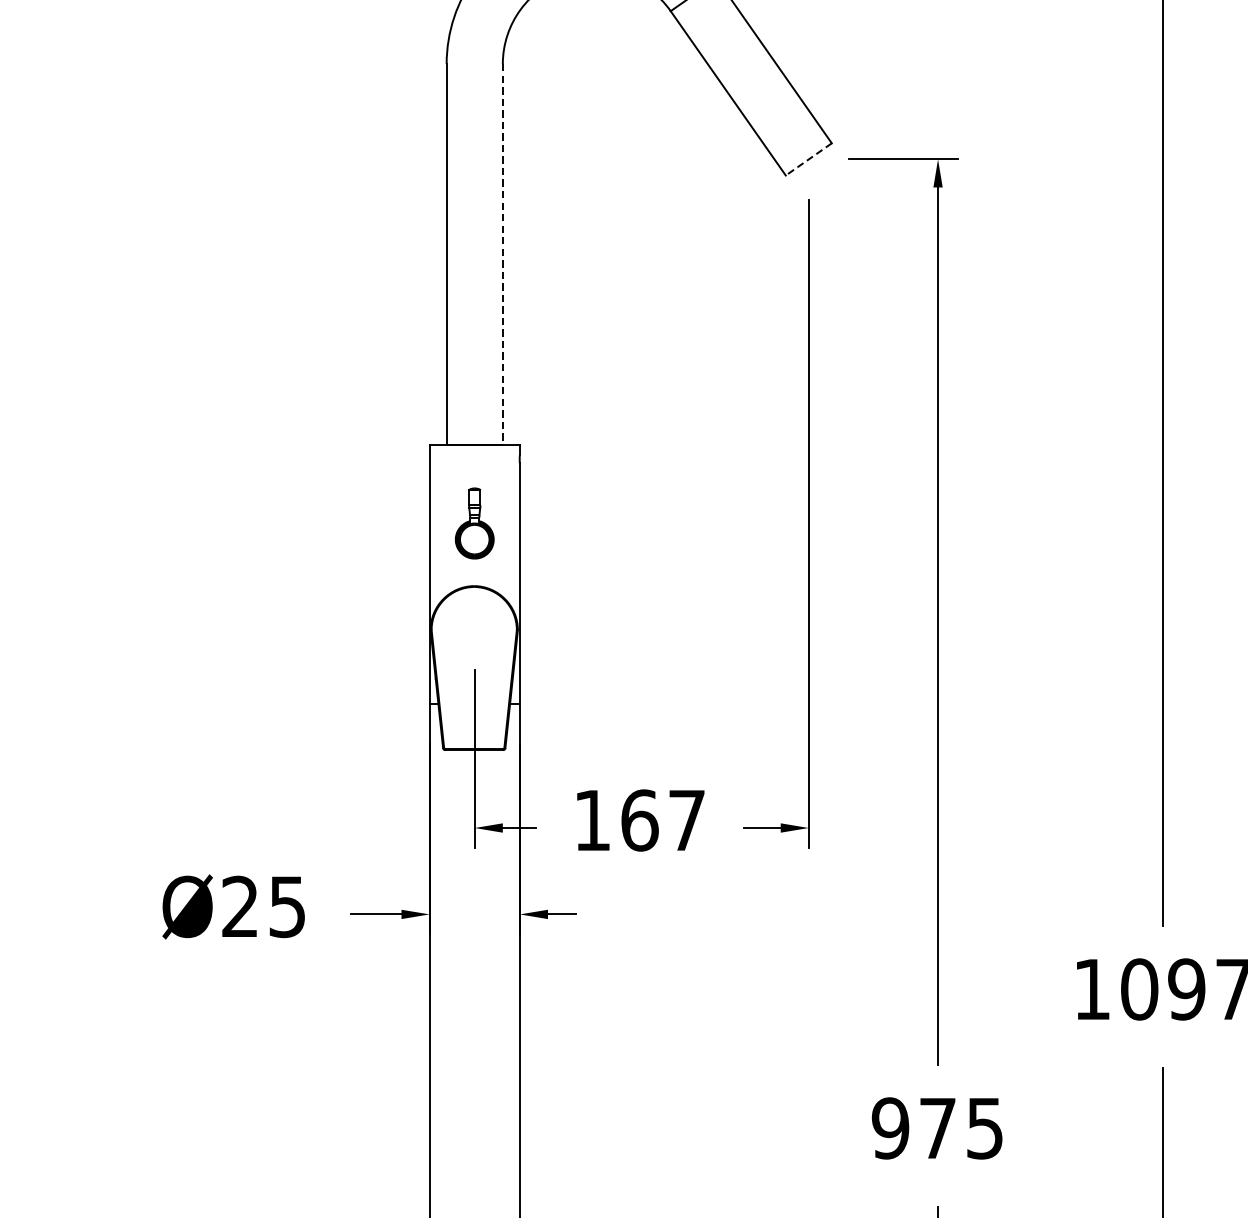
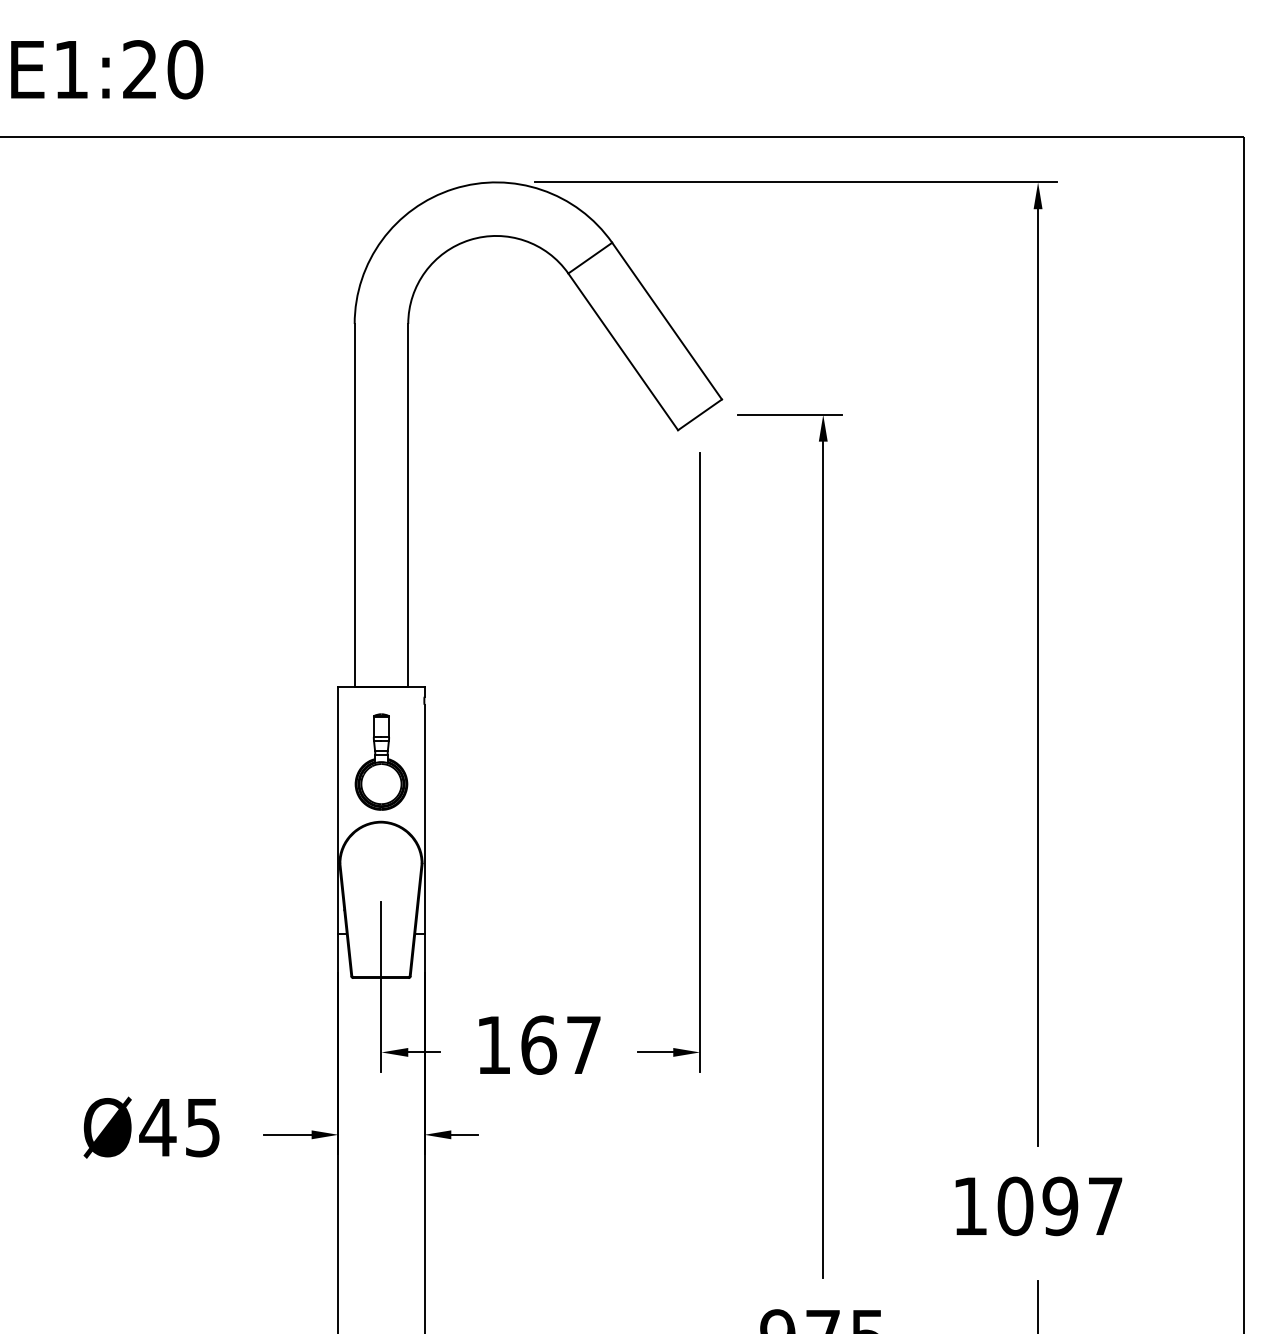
line: (809, 159) -> (700, 414), dashed -> solid
line: (503, 254) -> (408, 505), dashed -> solid
part: (474, 522) -> (381, 761), size x1.43
text: (239, 906) -> (157, 1127), Ø25 -> Ø45

